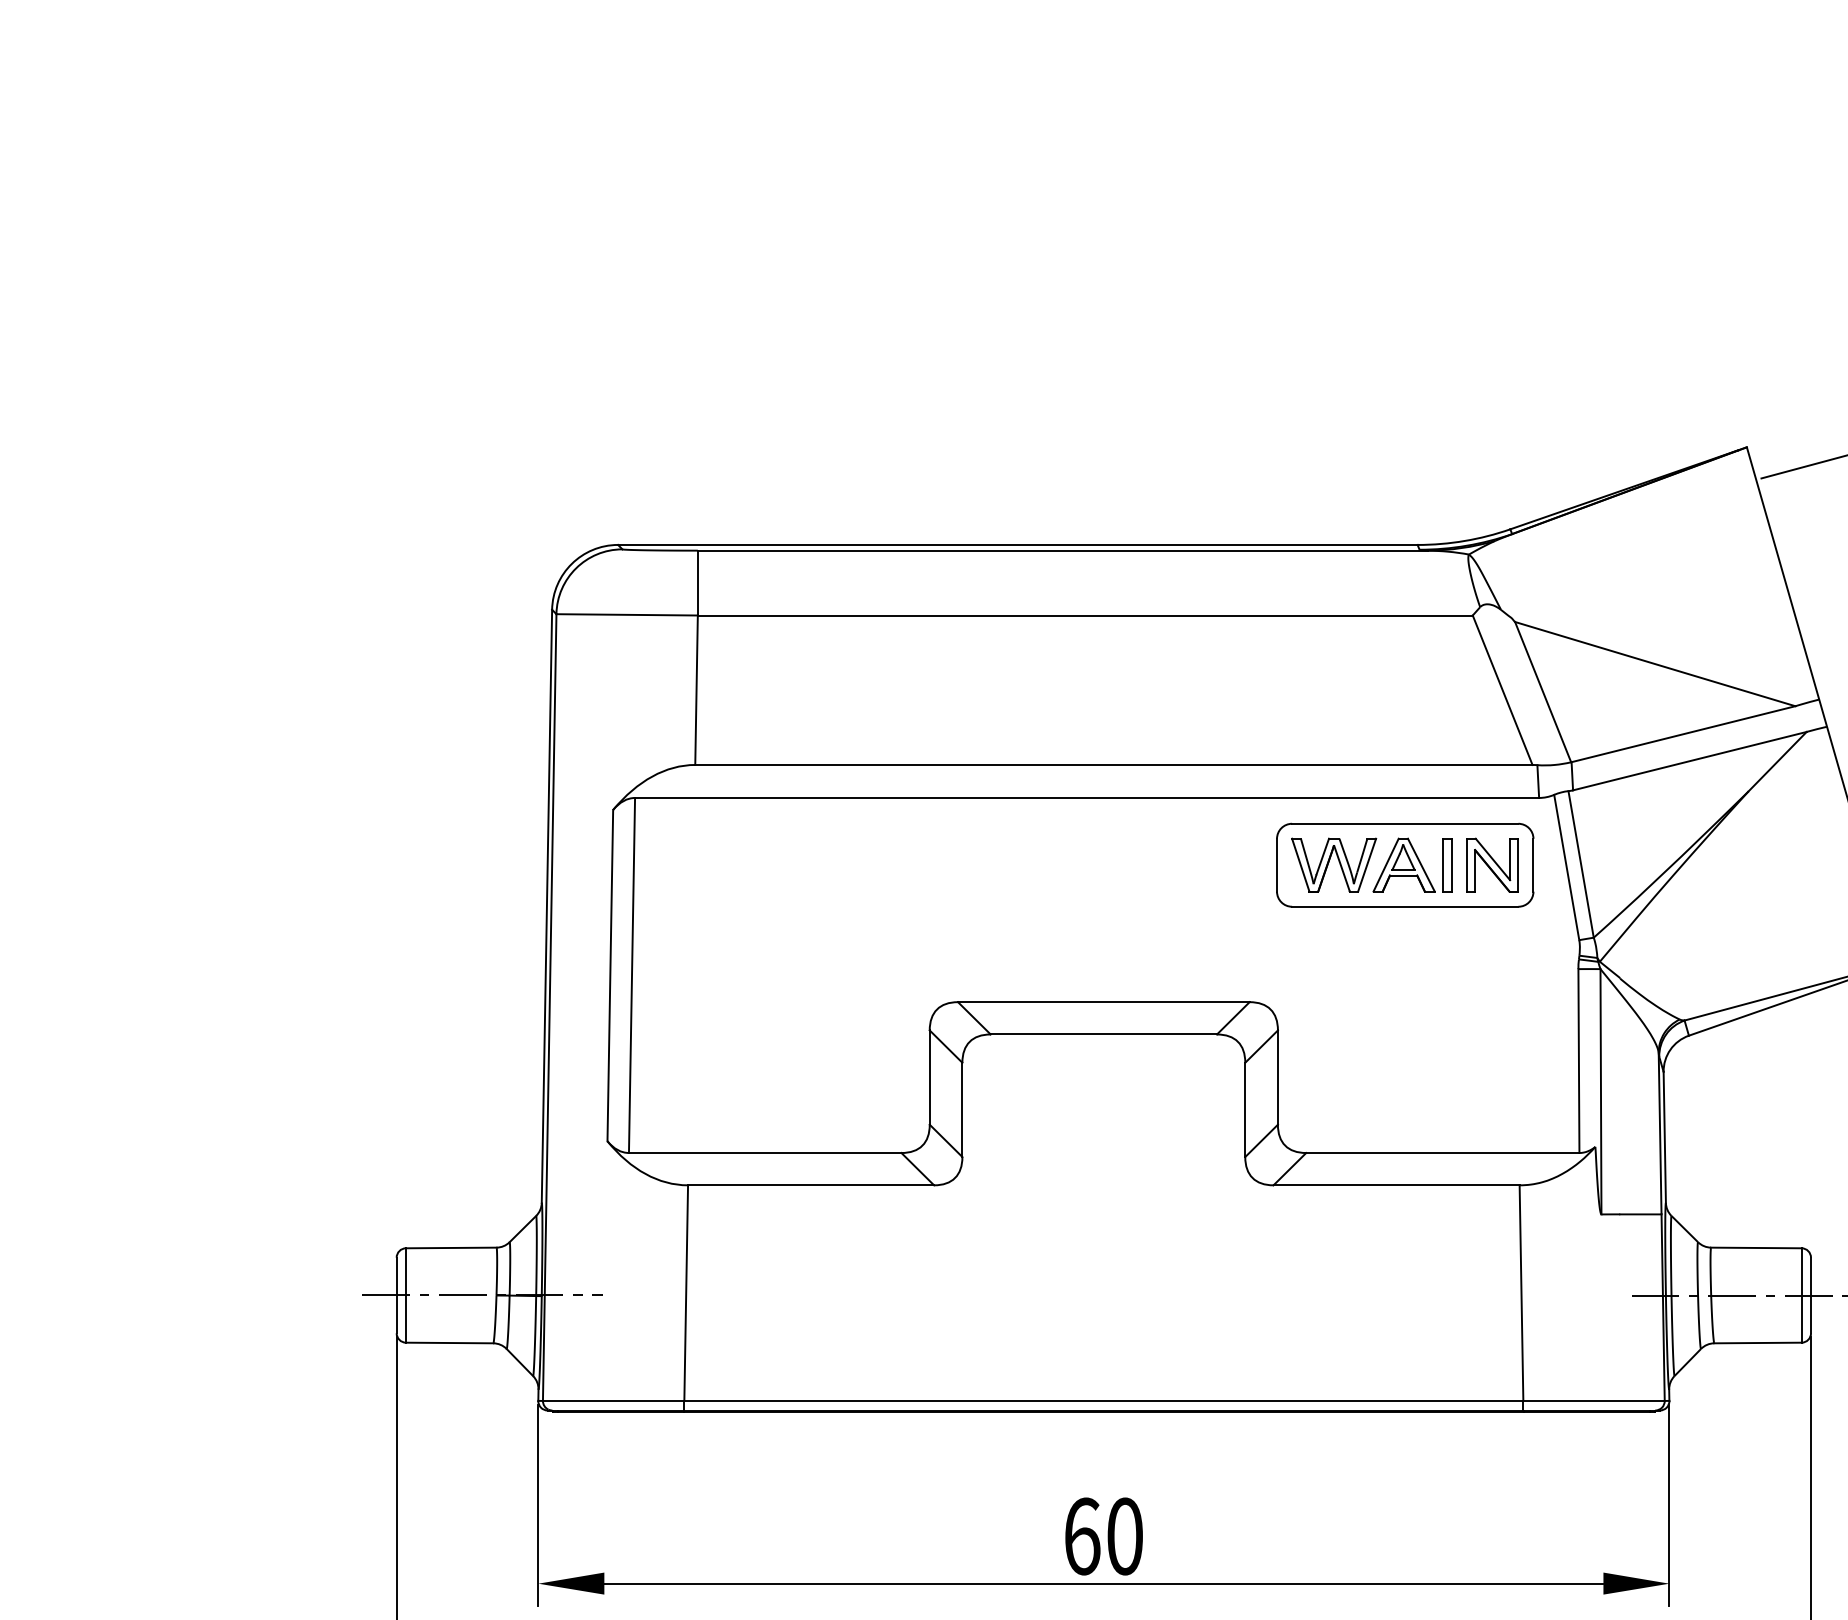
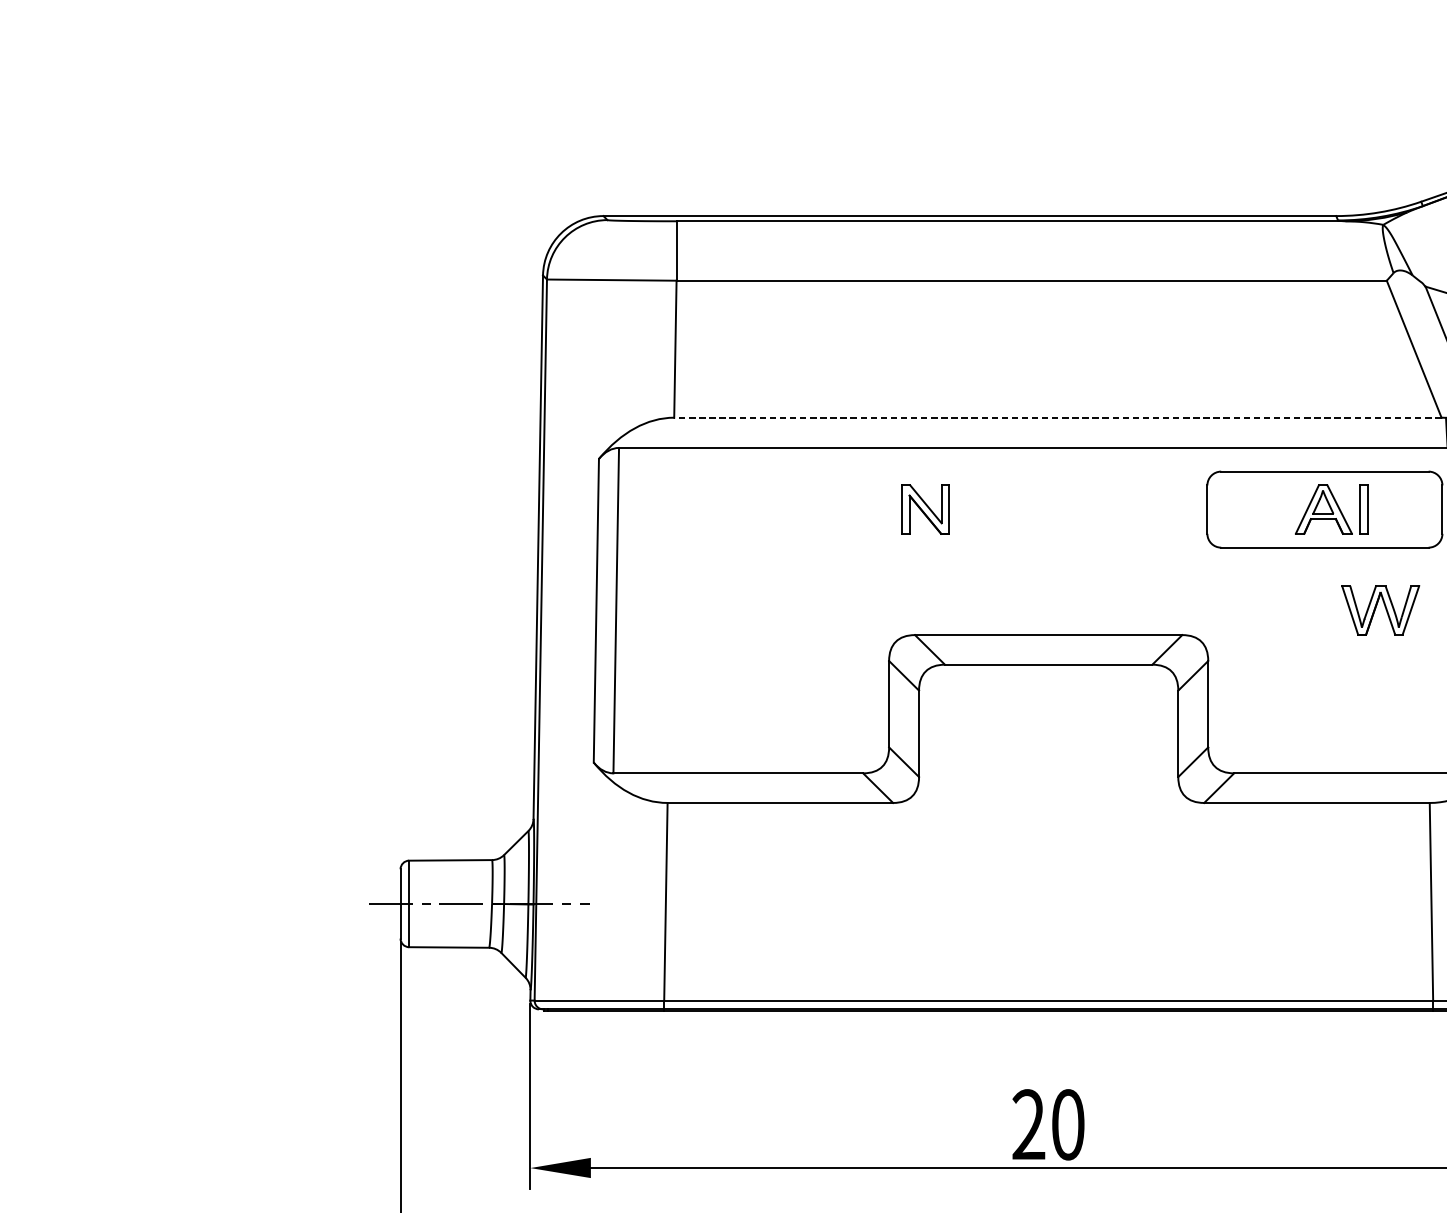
line: (1113, 764) -> (1057, 417), solid -> dashed
part: (1334, 864) -> (1381, 609), moved
part: (1492, 864) -> (925, 508), moved
text: (1082, 1536) -> (1029, 1124), 60 -> 20

